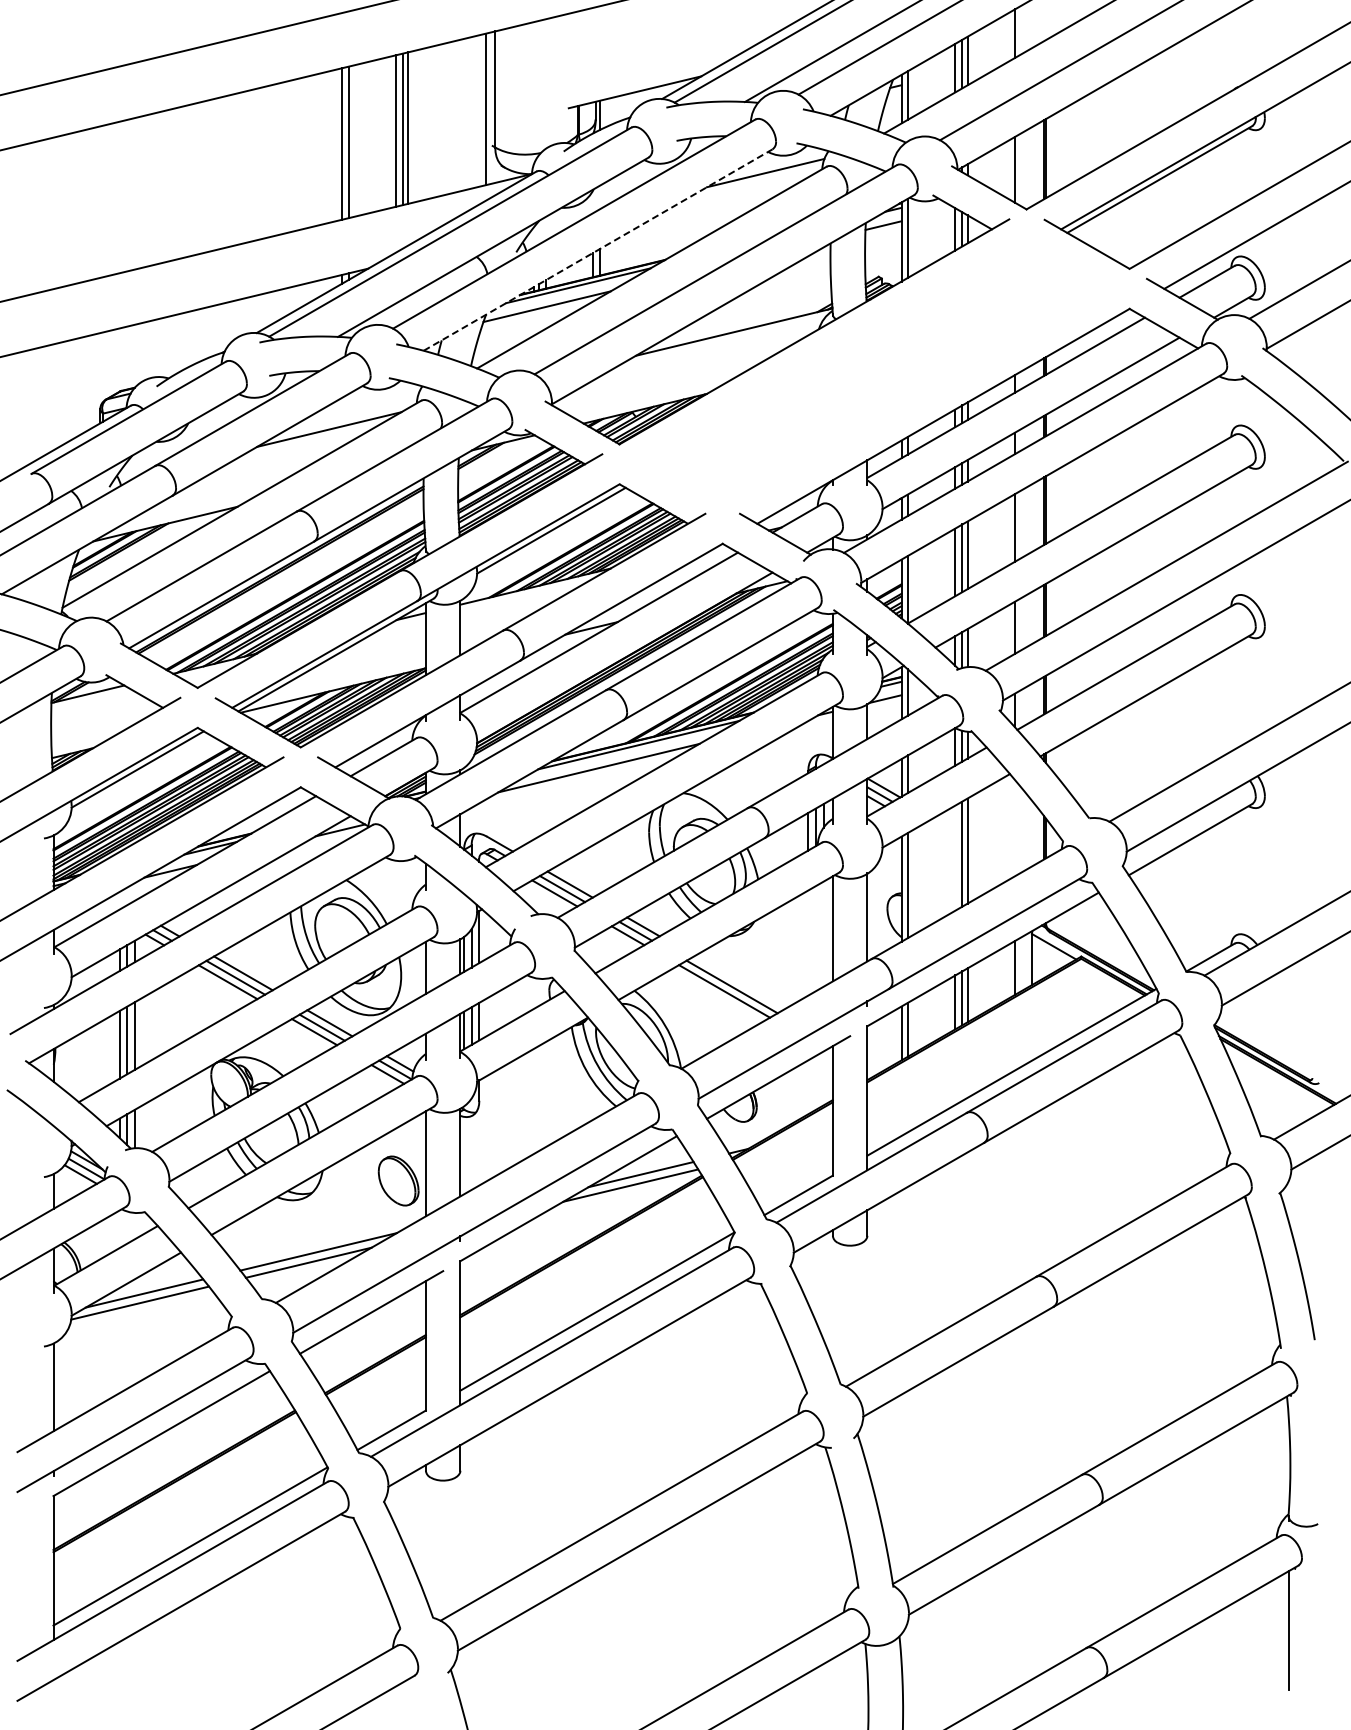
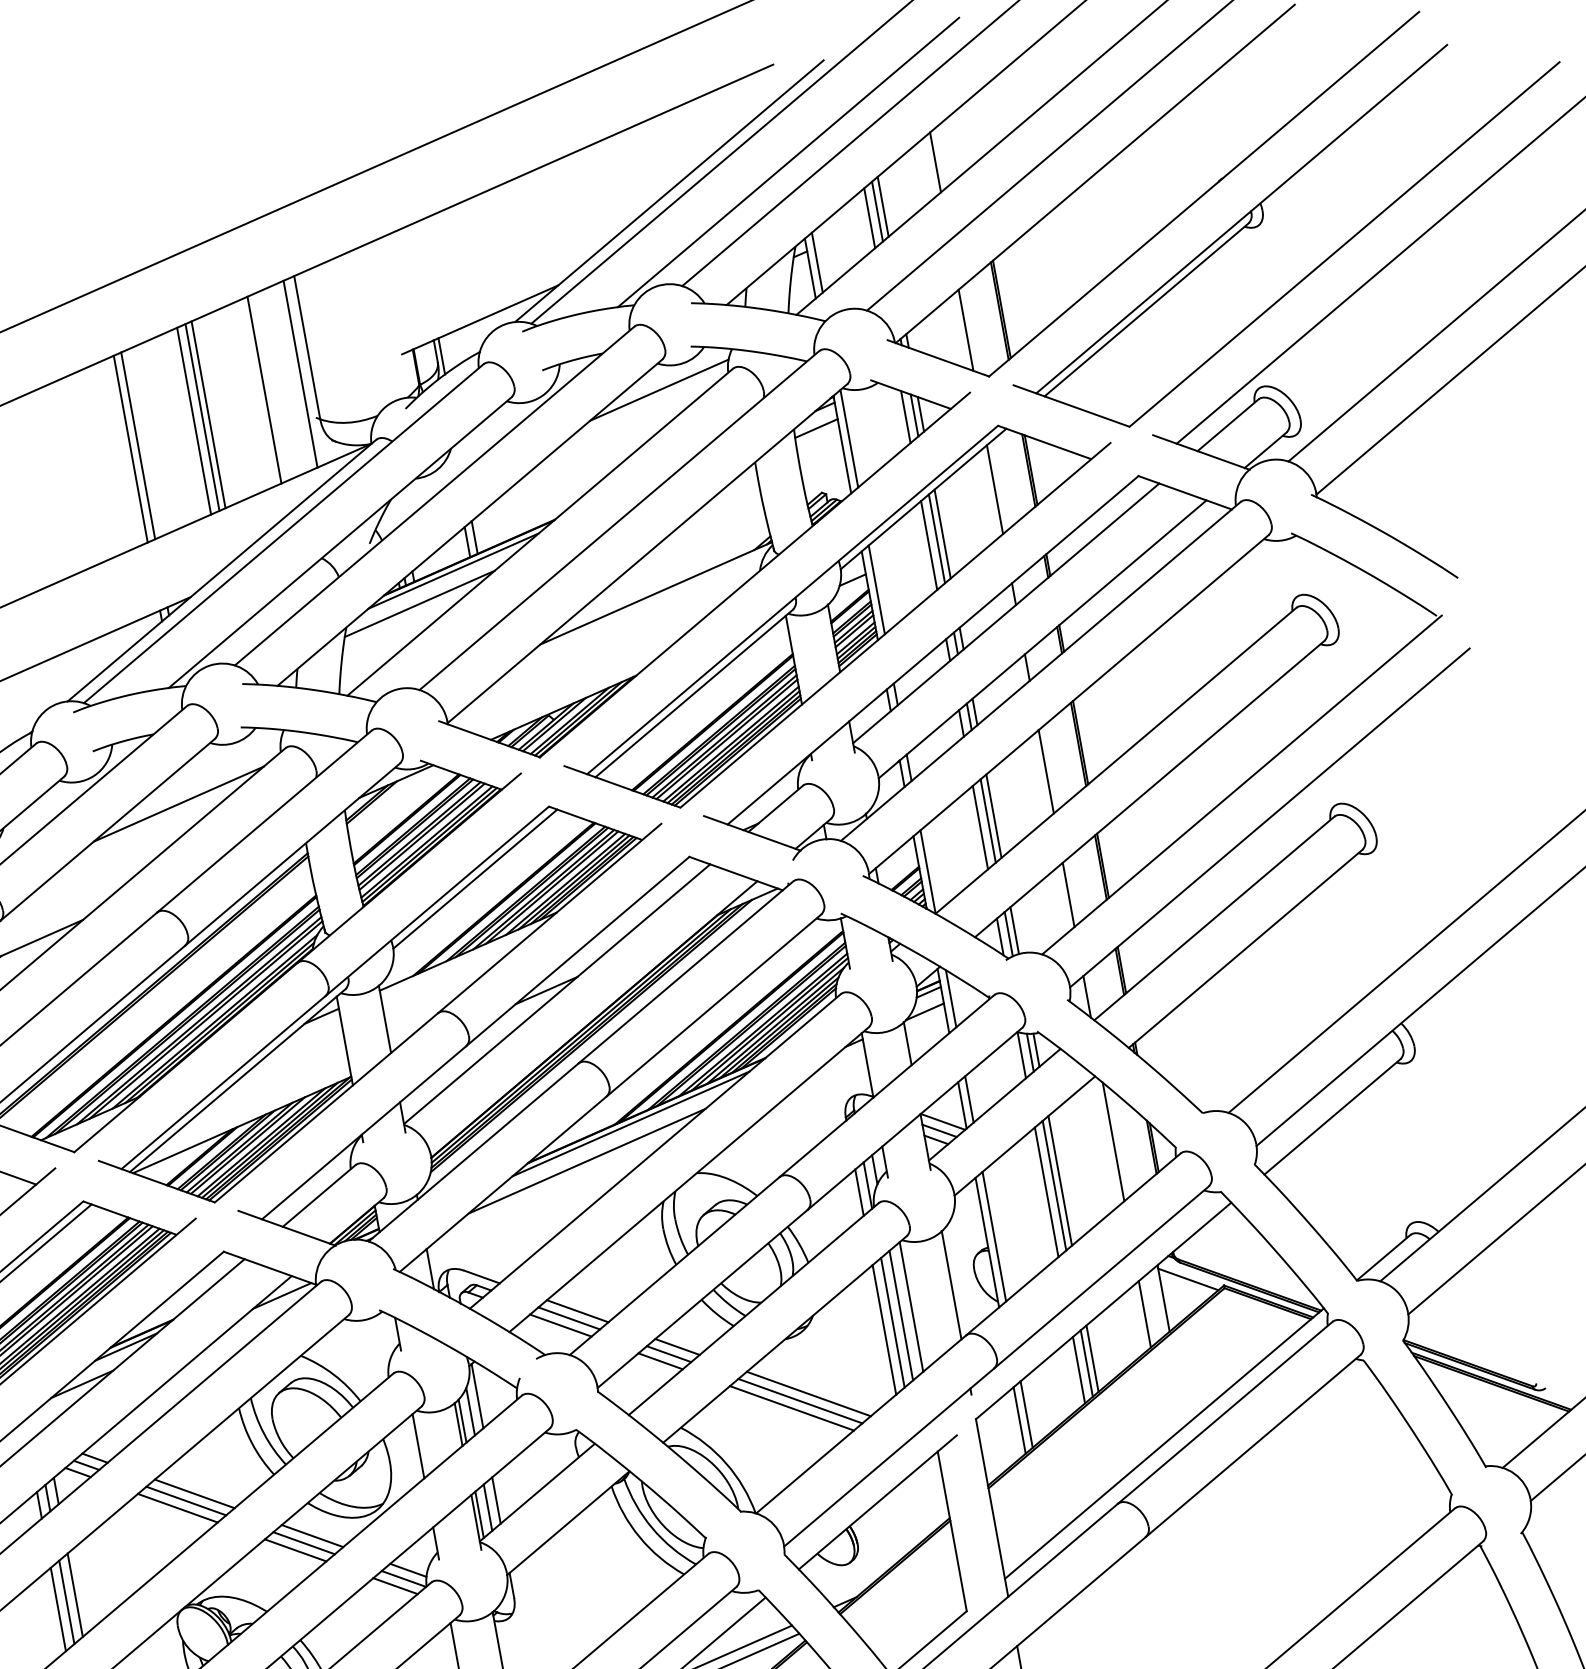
line: (455, 116) -> (264, 389), added
line: (598, 249) -> (470, 521), dashed -> solid
part: (874, 376) -> (839, 616), added
line: (1015, 828) -> (1114, 1142), added
line: (955, 857) -> (1046, 1191), added
line: (823, 933) -> (901, 1314), added
line: (815, 938) -> (892, 1322), added
line: (808, 942) -> (884, 1329), added
line: (739, 982) -> (808, 1393), added

